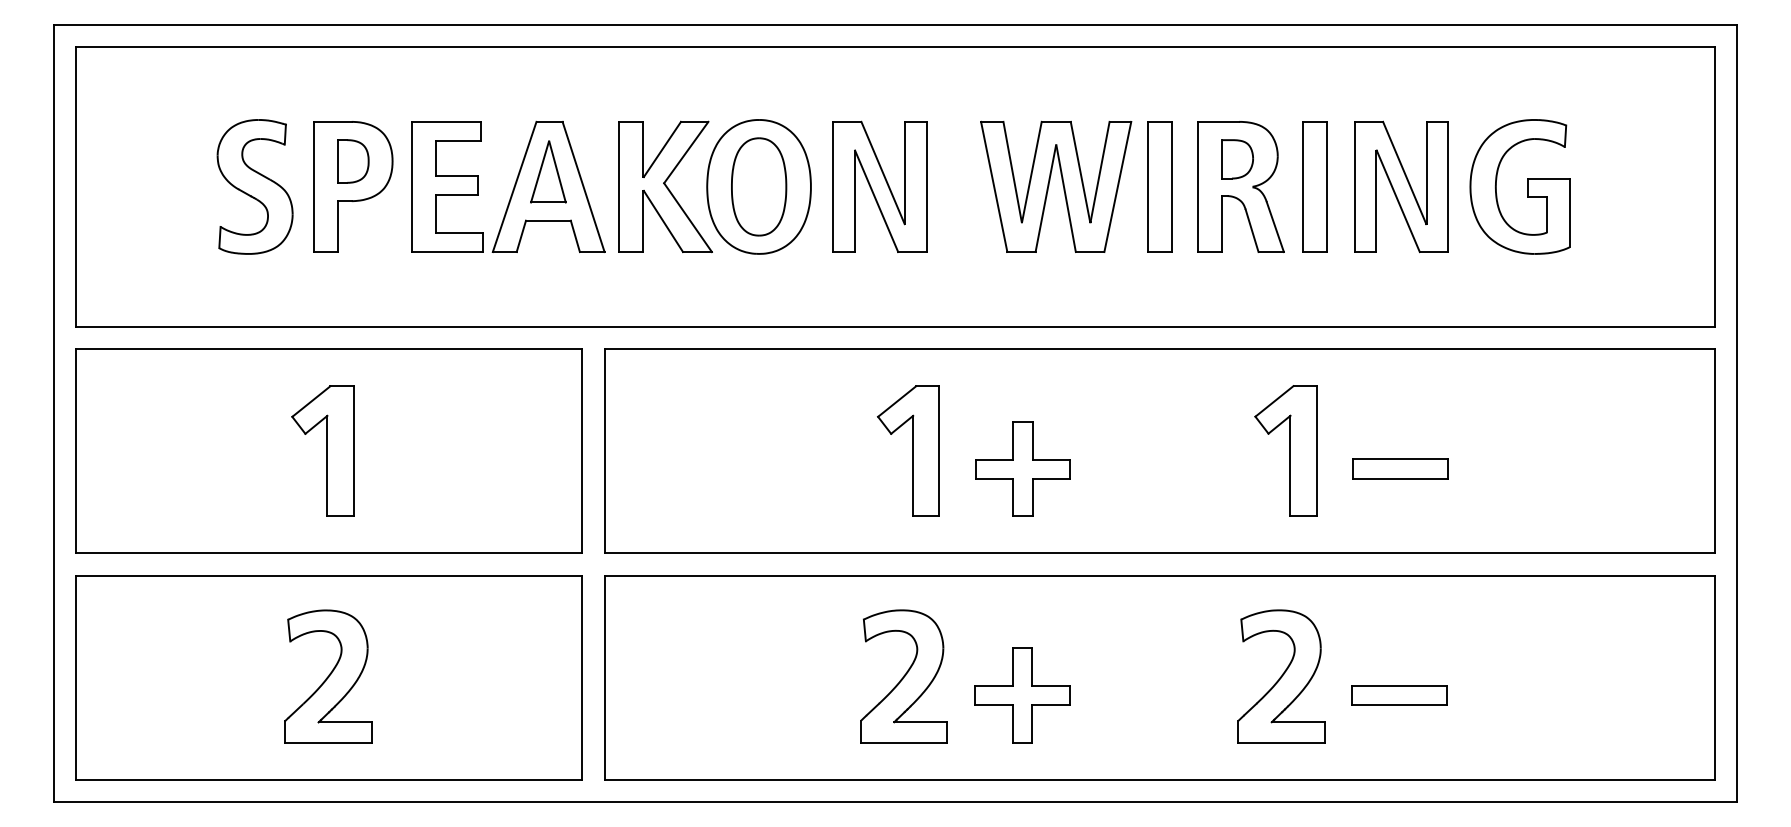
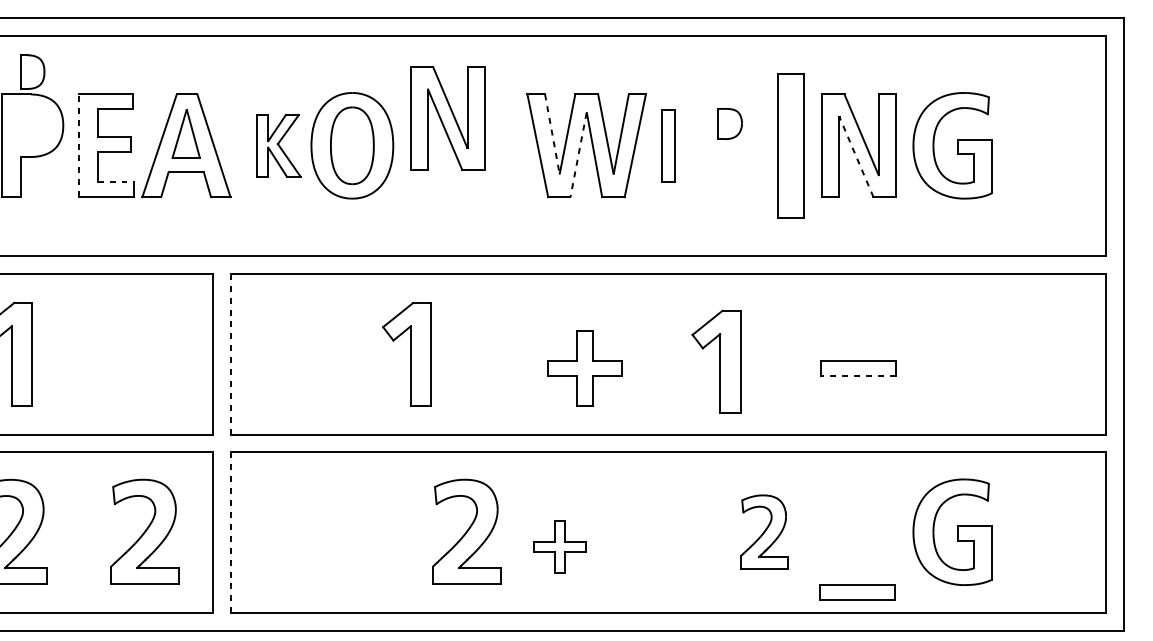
part: (353, 161) -> (32, 72), moved
line: (1012, 172) -> (552, 134), solid -> dashed
line: (412, 186) -> (79, 145), solid -> dashed
part: (665, 186) -> (278, 145), size x0.6
part: (879, 186) -> (447, 117), moved
part: (1159, 186) -> (668, 145), size x0.7
part: (1240, 186) -> (732, 145), removed
part: (1314, 186) -> (790, 145), size x1.4
line: (1045, 199) -> (578, 155), solid -> dashed
line: (1398, 200) -> (856, 156), solid -> dashed
line: (459, 233) -> (116, 182), solid -> dashed
part: (908, 450) -> (407, 353), moved
part: (1285, 450) -> (716, 361), moved
line: (604, 451) -> (230, 354), solid -> dashed
part: (1022, 468) -> (584, 367), moved
line: (1399, 478) -> (857, 375), solid -> dashed
part: (495, 676) -> (144, 531), added
part: (1281, 676) -> (764, 531), size x0.7
part: (1527, 676) -> (958, 531), added
line: (604, 677) -> (230, 532), solid -> dashed
part: (1022, 695) -> (560, 546), size x0.7
part: (1399, 695) -> (857, 592), moved

